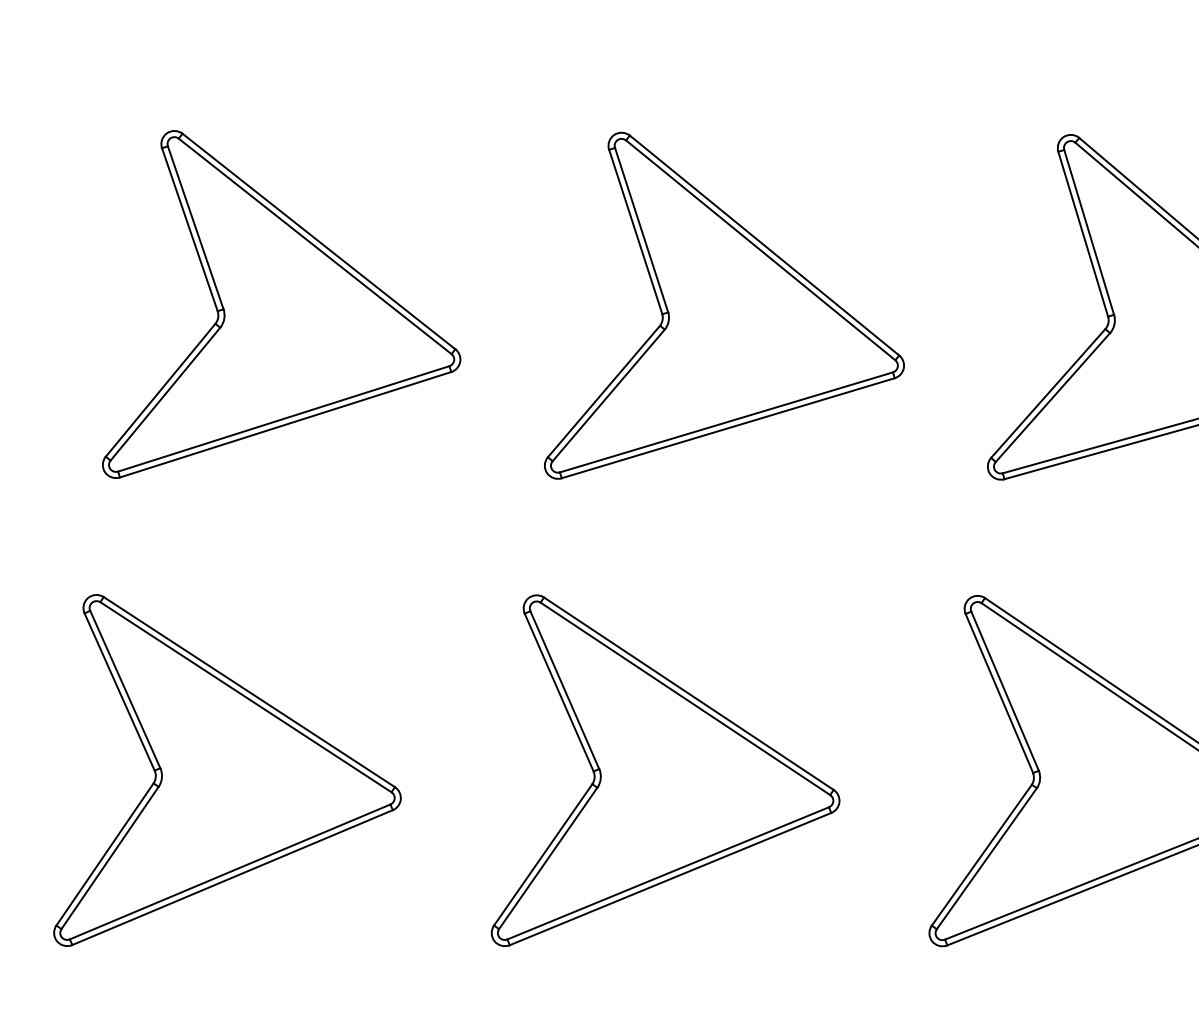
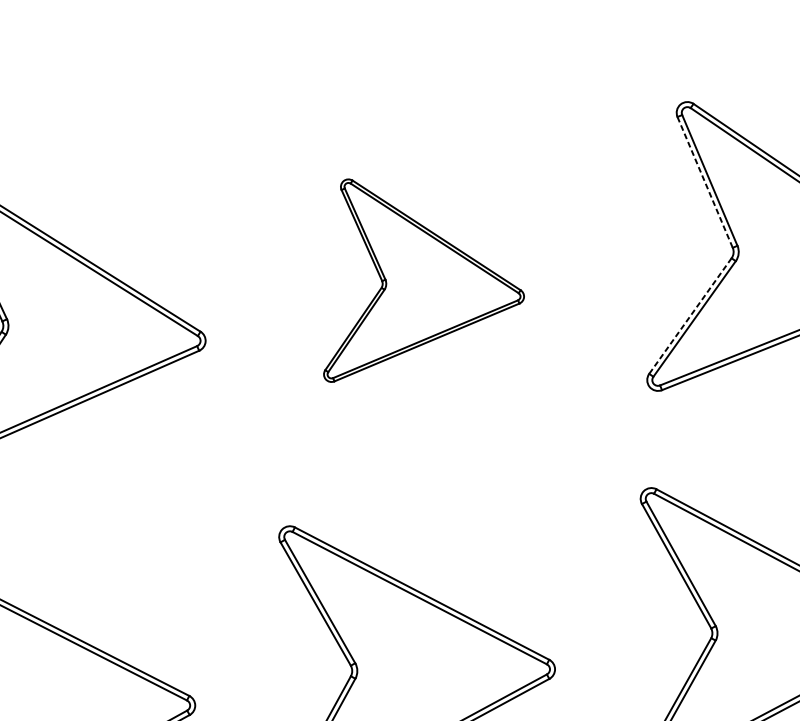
line: (1083, 234) -> (705, 182), solid -> dashed
part: (724, 305) -> (417, 272), size x0.7
line: (1047, 393) -> (689, 316), solid -> dashed

